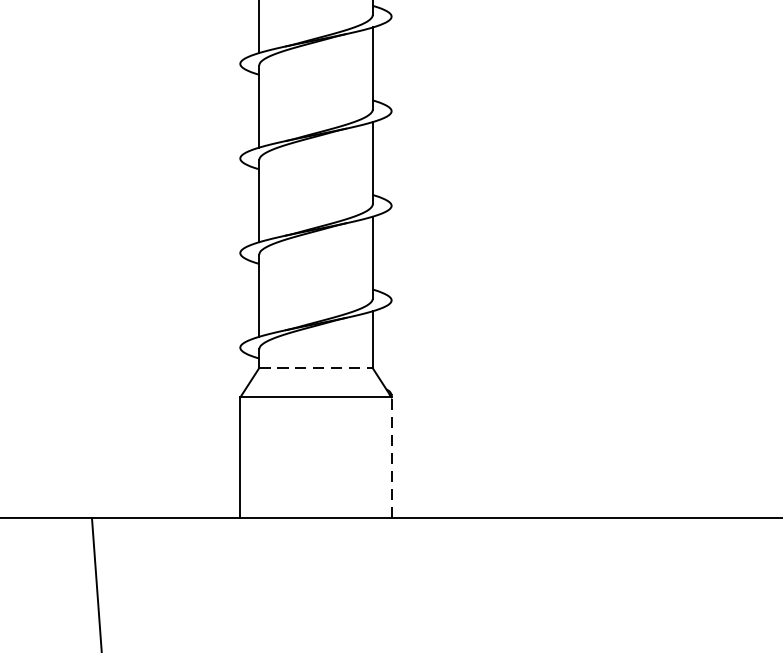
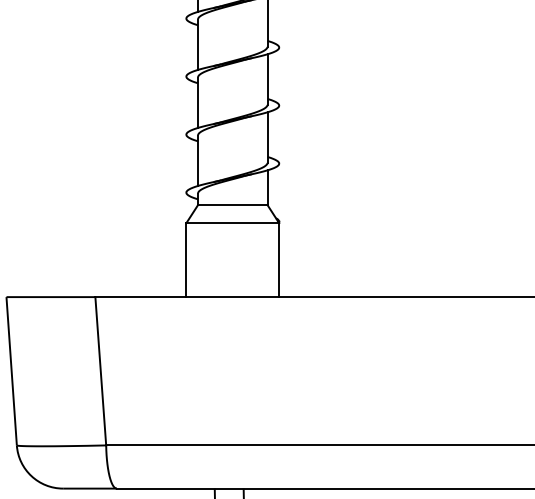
line: (315, 368) -> (232, 205), dashed -> solid
line: (392, 458) -> (279, 260), dashed -> solid

